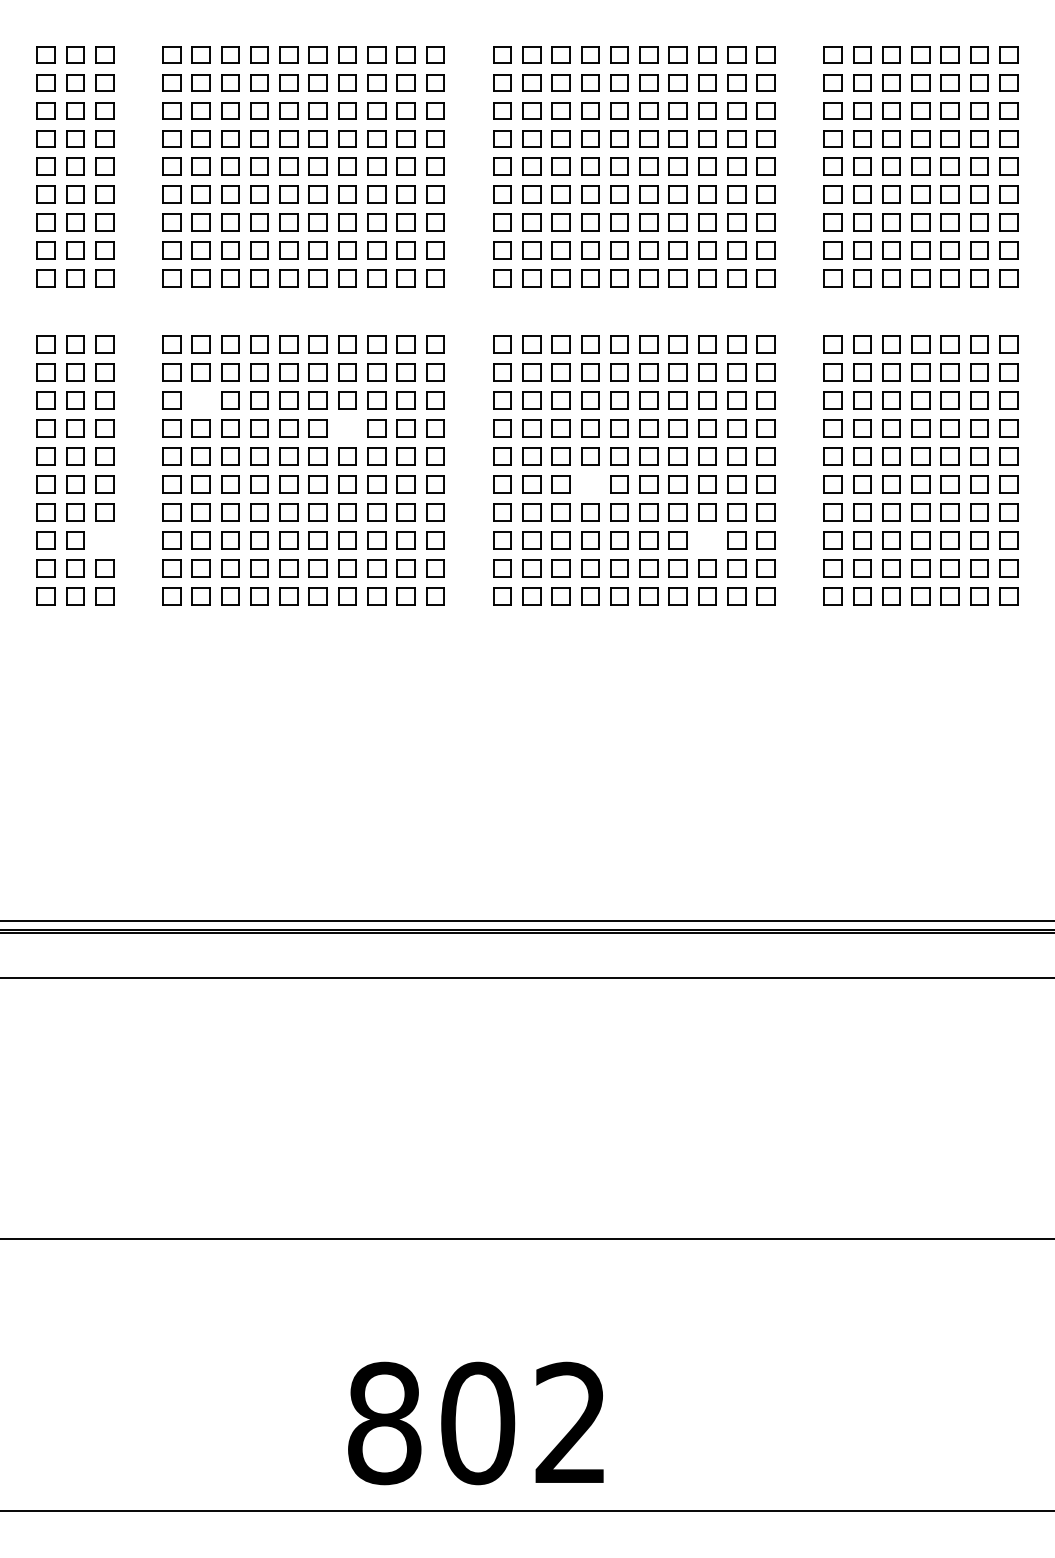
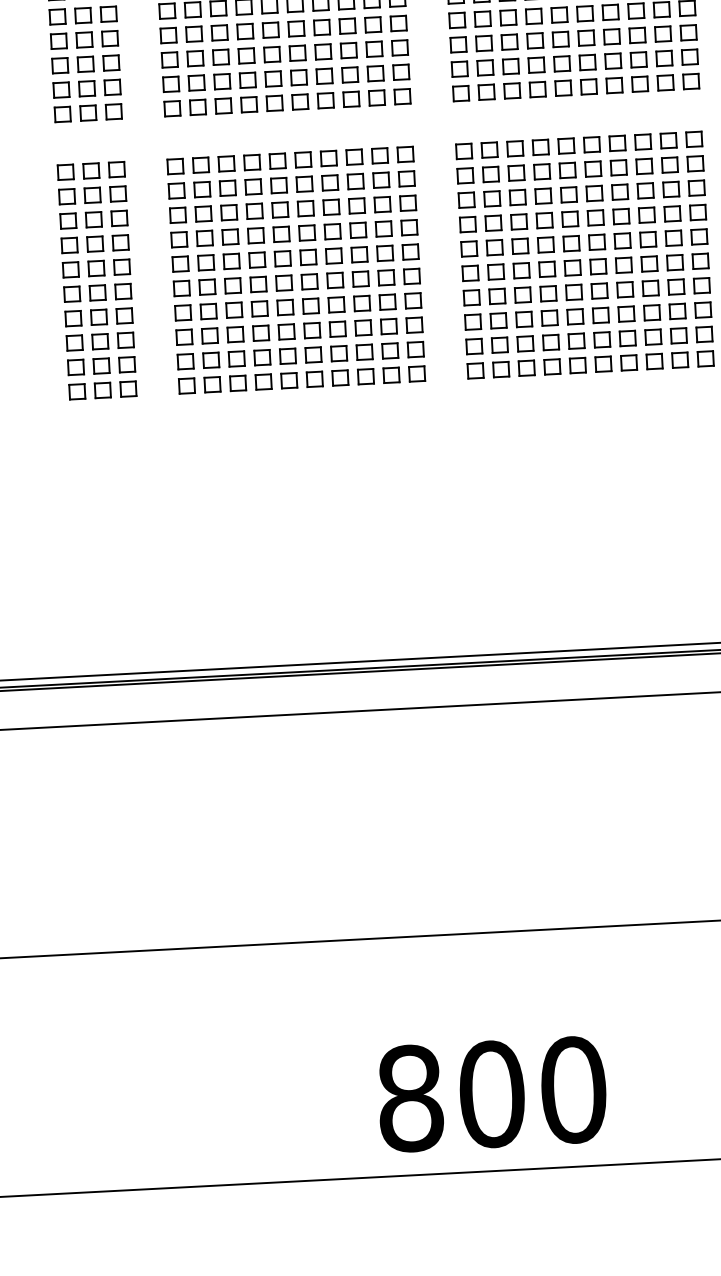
part: (200, 400) -> (203, 213), added
part: (347, 428) -> (332, 231), added
part: (590, 484) -> (547, 269), added
part: (104, 540) -> (125, 340), added
part: (707, 540) -> (652, 312), added
text: (571, 1423) -> (573, 1090), 802 -> 800

